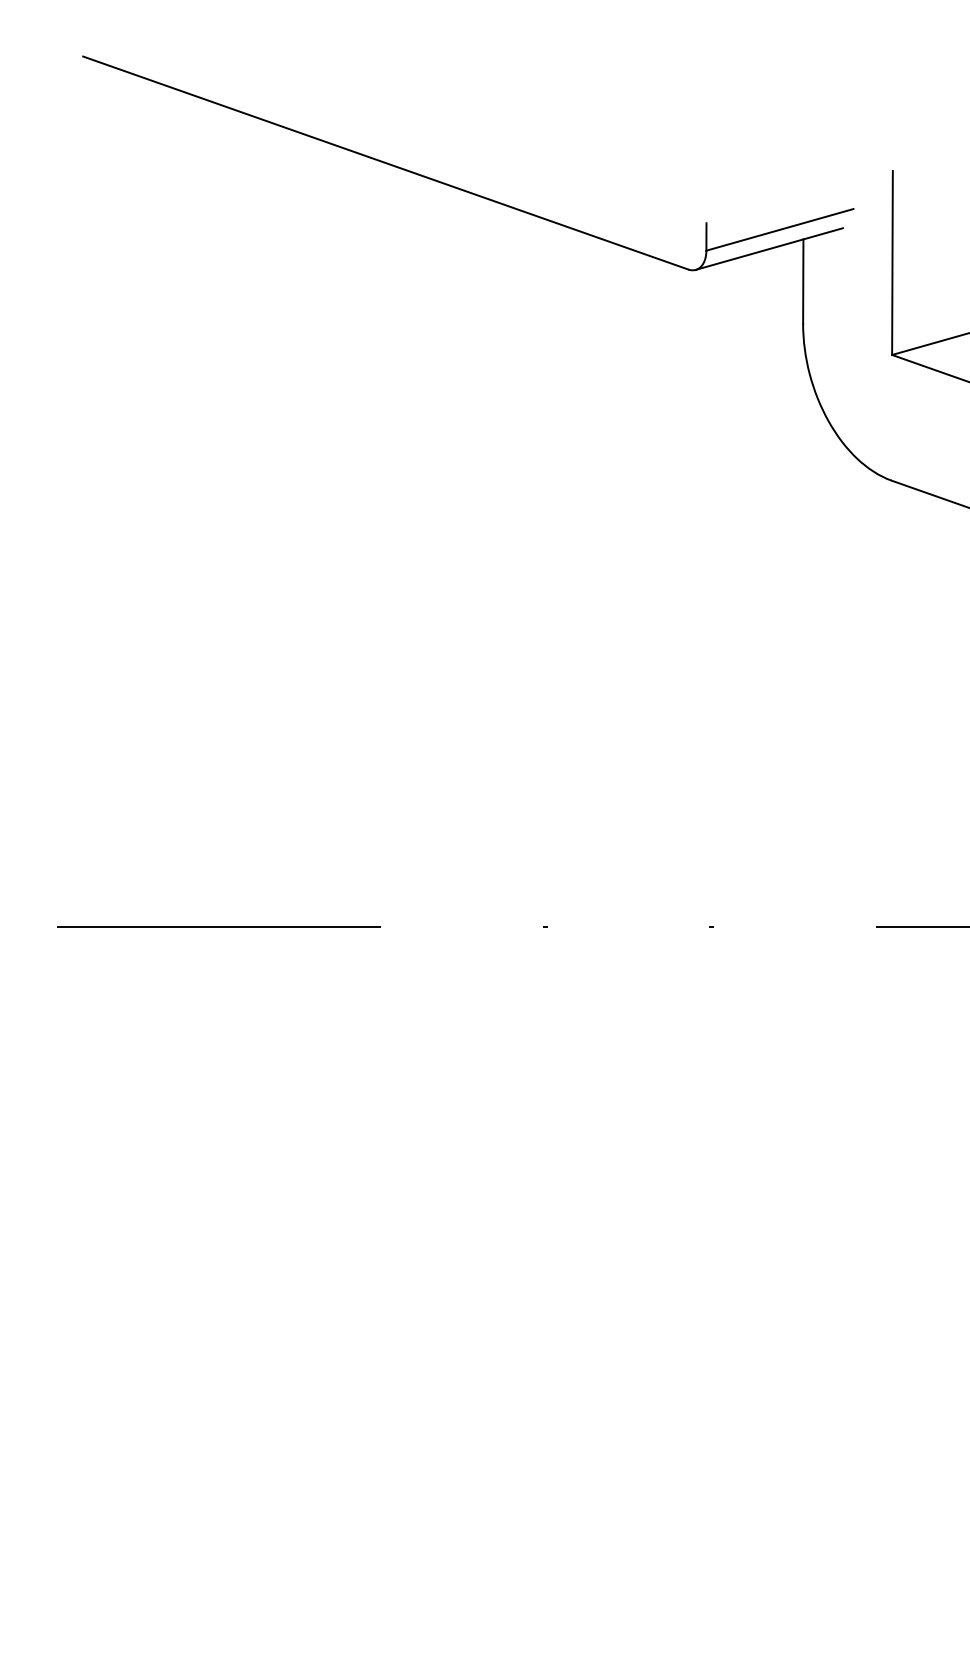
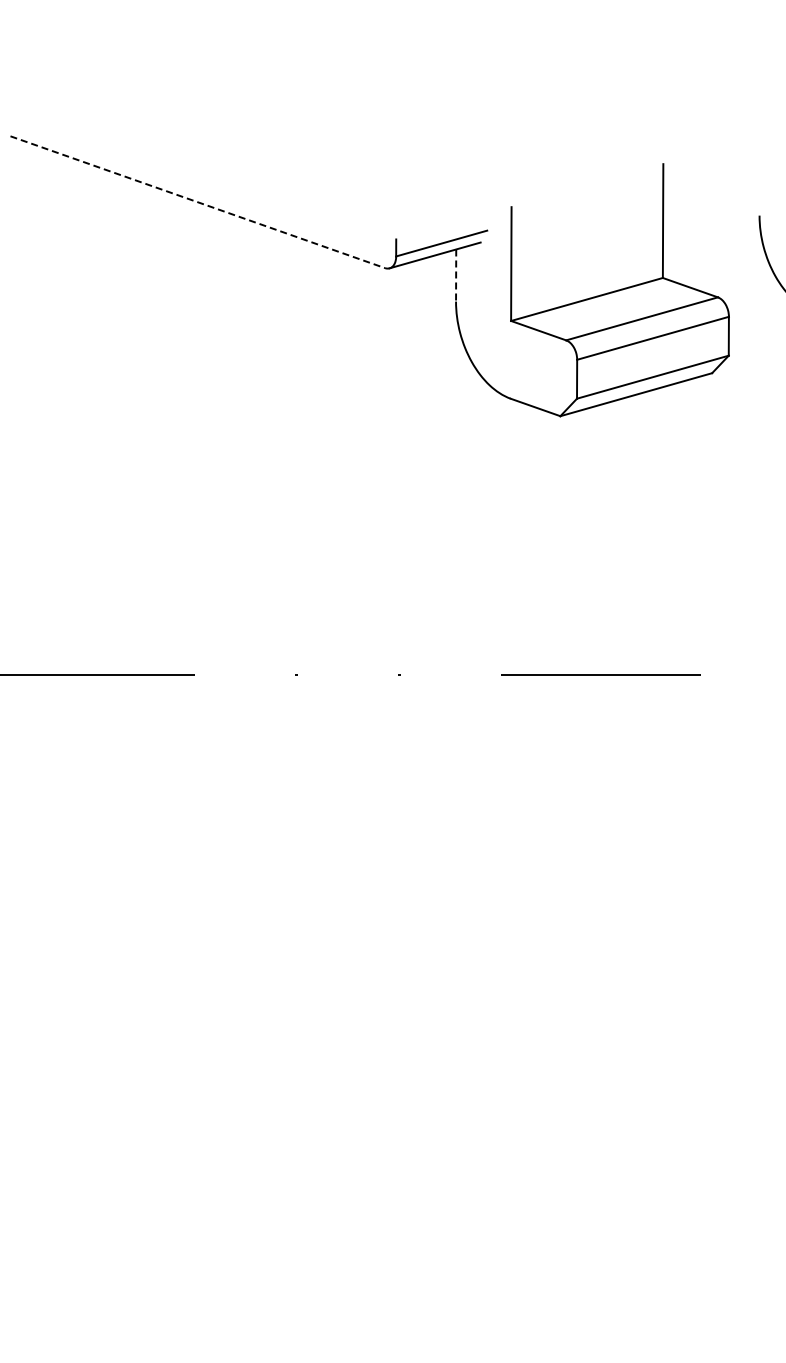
line: (385, 163) -> (197, 202), solid -> dashed
line: (803, 283) -> (456, 276), solid -> dashed

